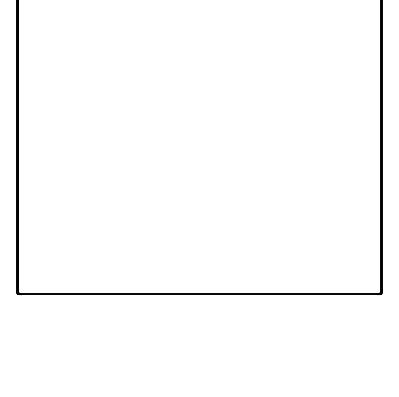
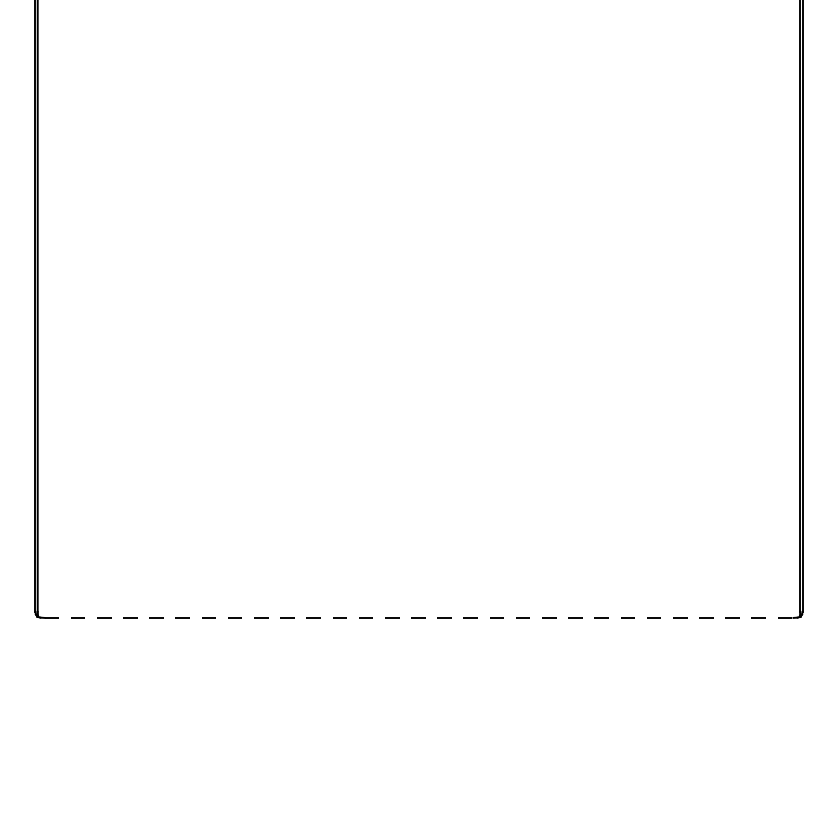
line: (200, 294) -> (421, 618), solid -> dashed

